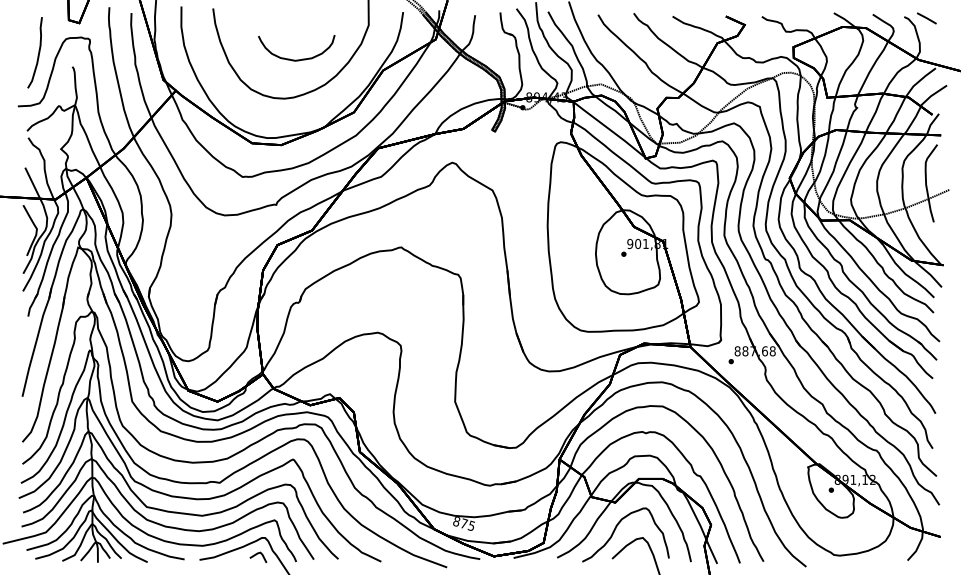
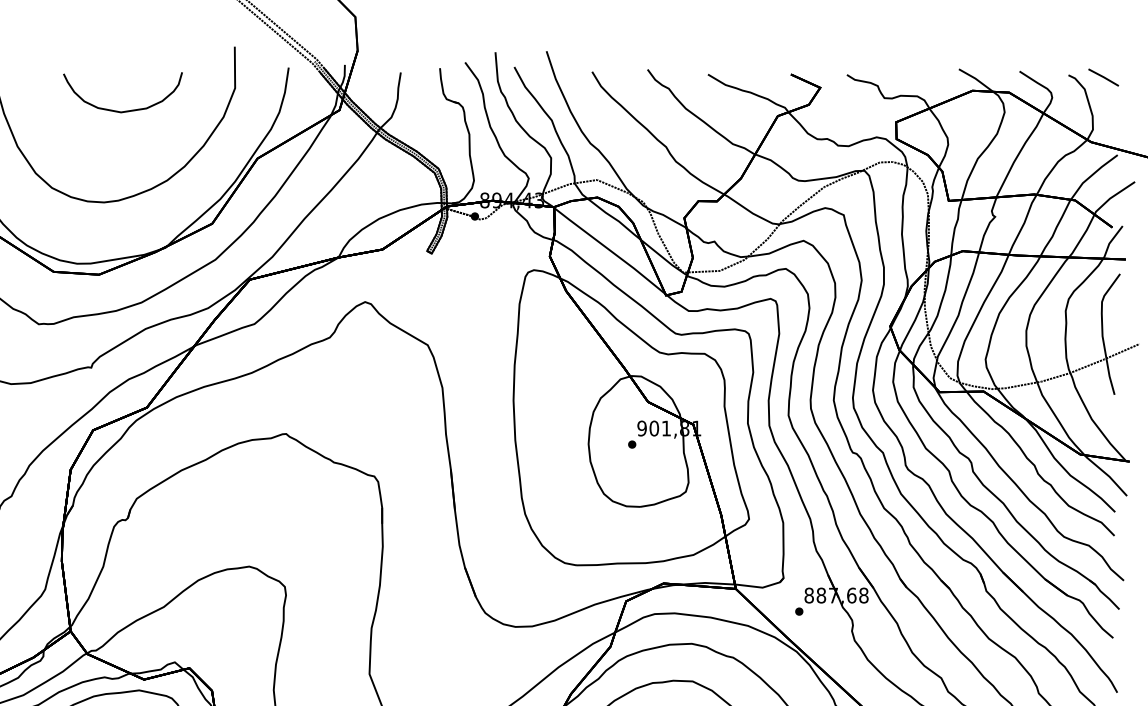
part: (296, 59) -> (122, 110), moved

